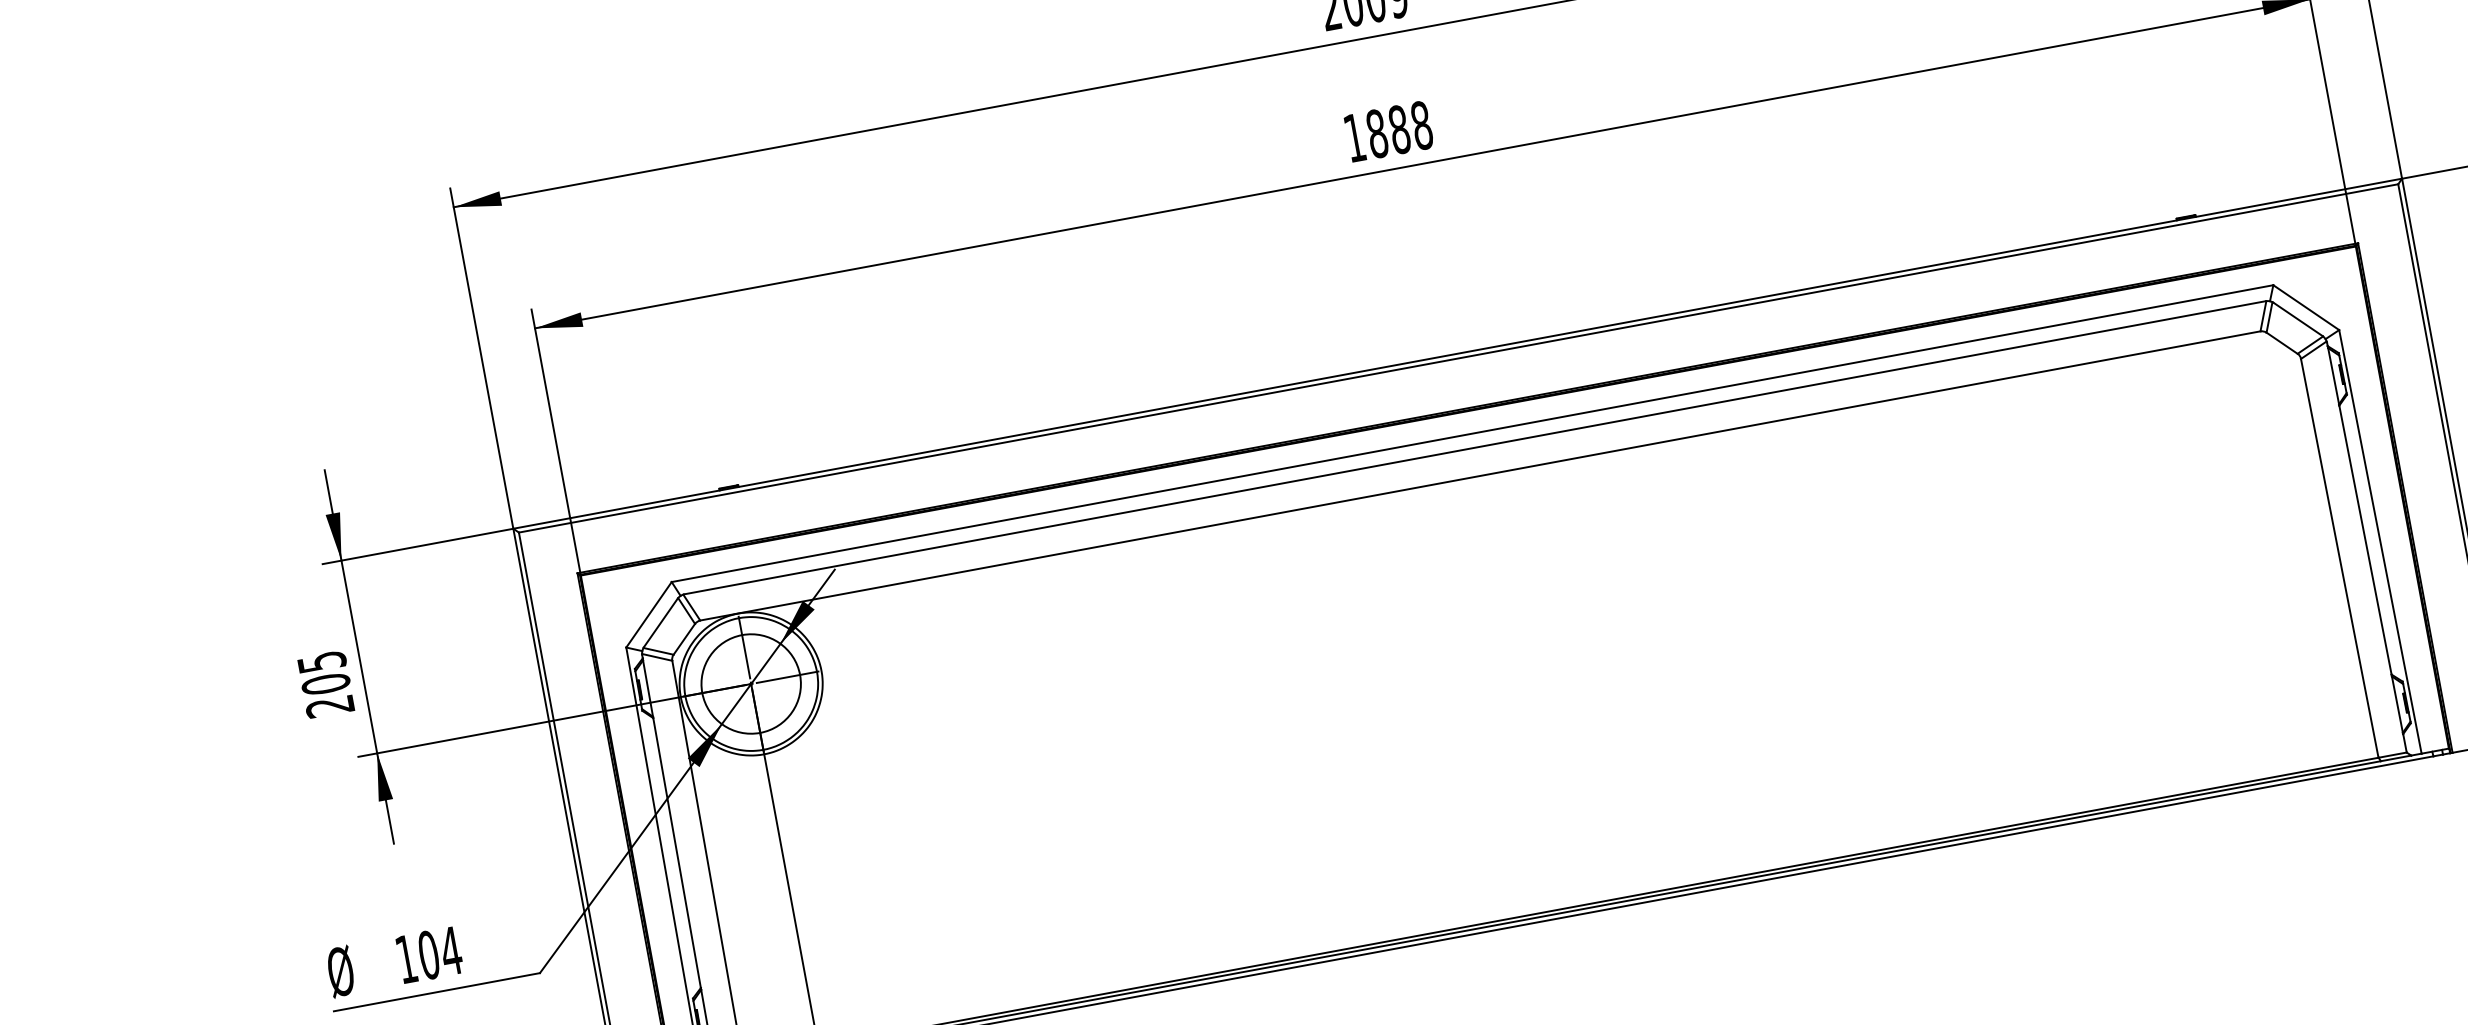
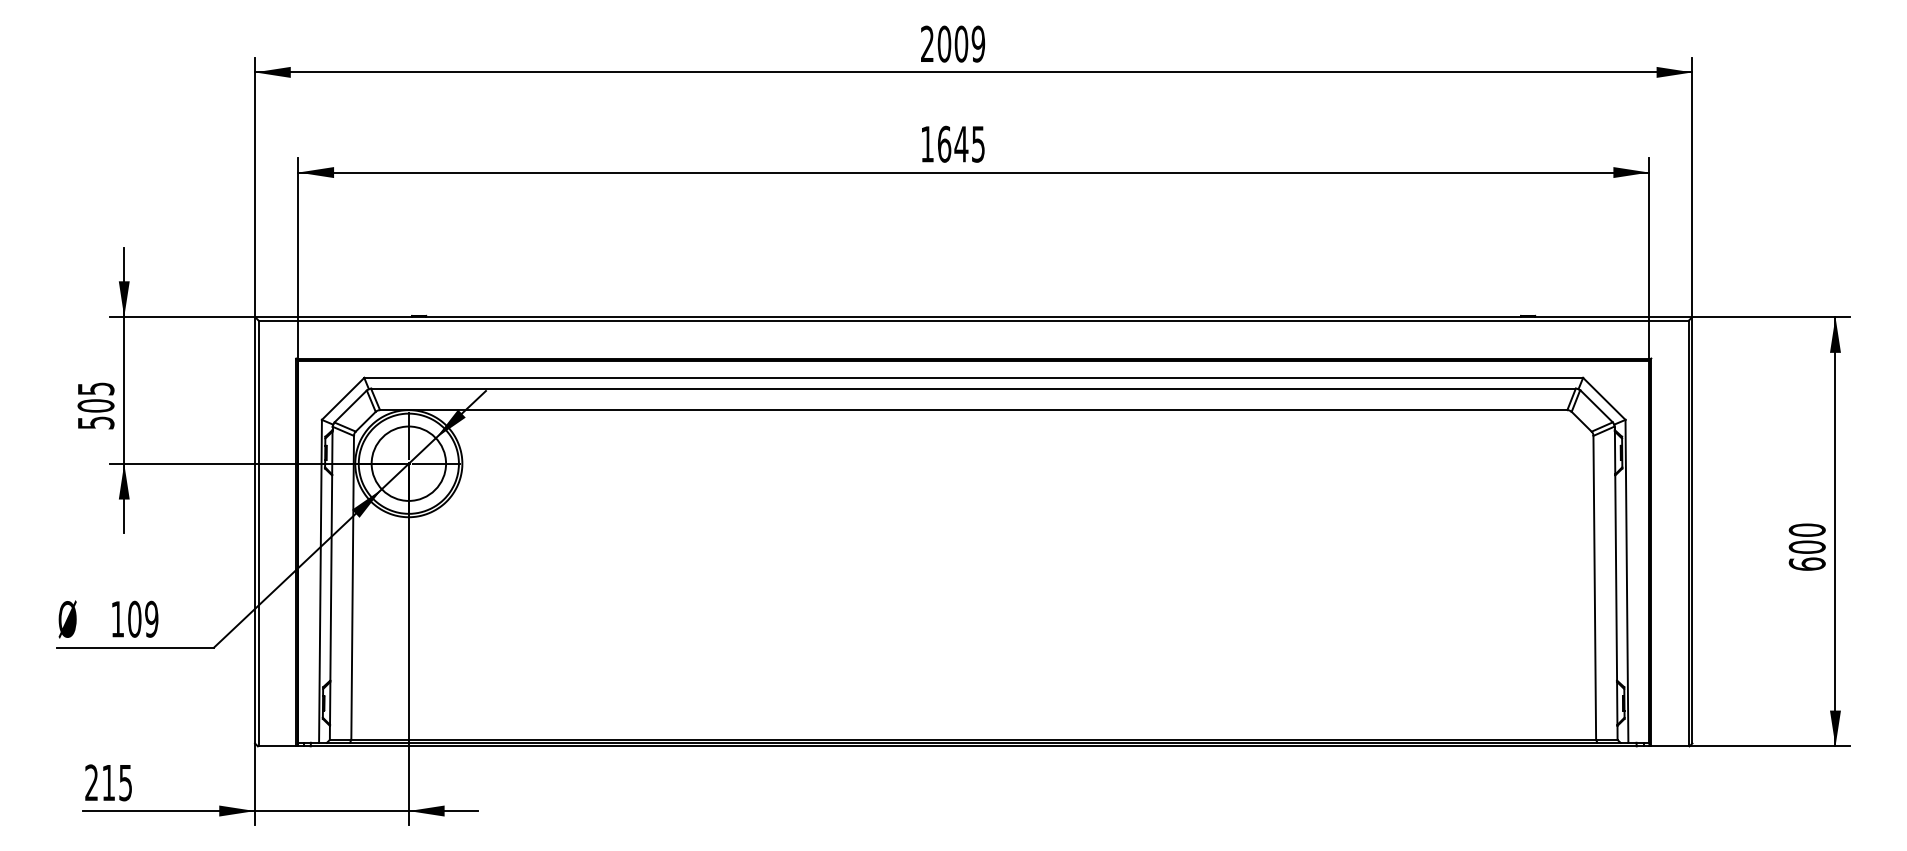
text: (1399, 128) -> (961, 143), 1888 -> 1645
text: (329, 706) -> (95, 422), 205 -> 505
text: (450, 950) -> (151, 618), 104 -> 109

